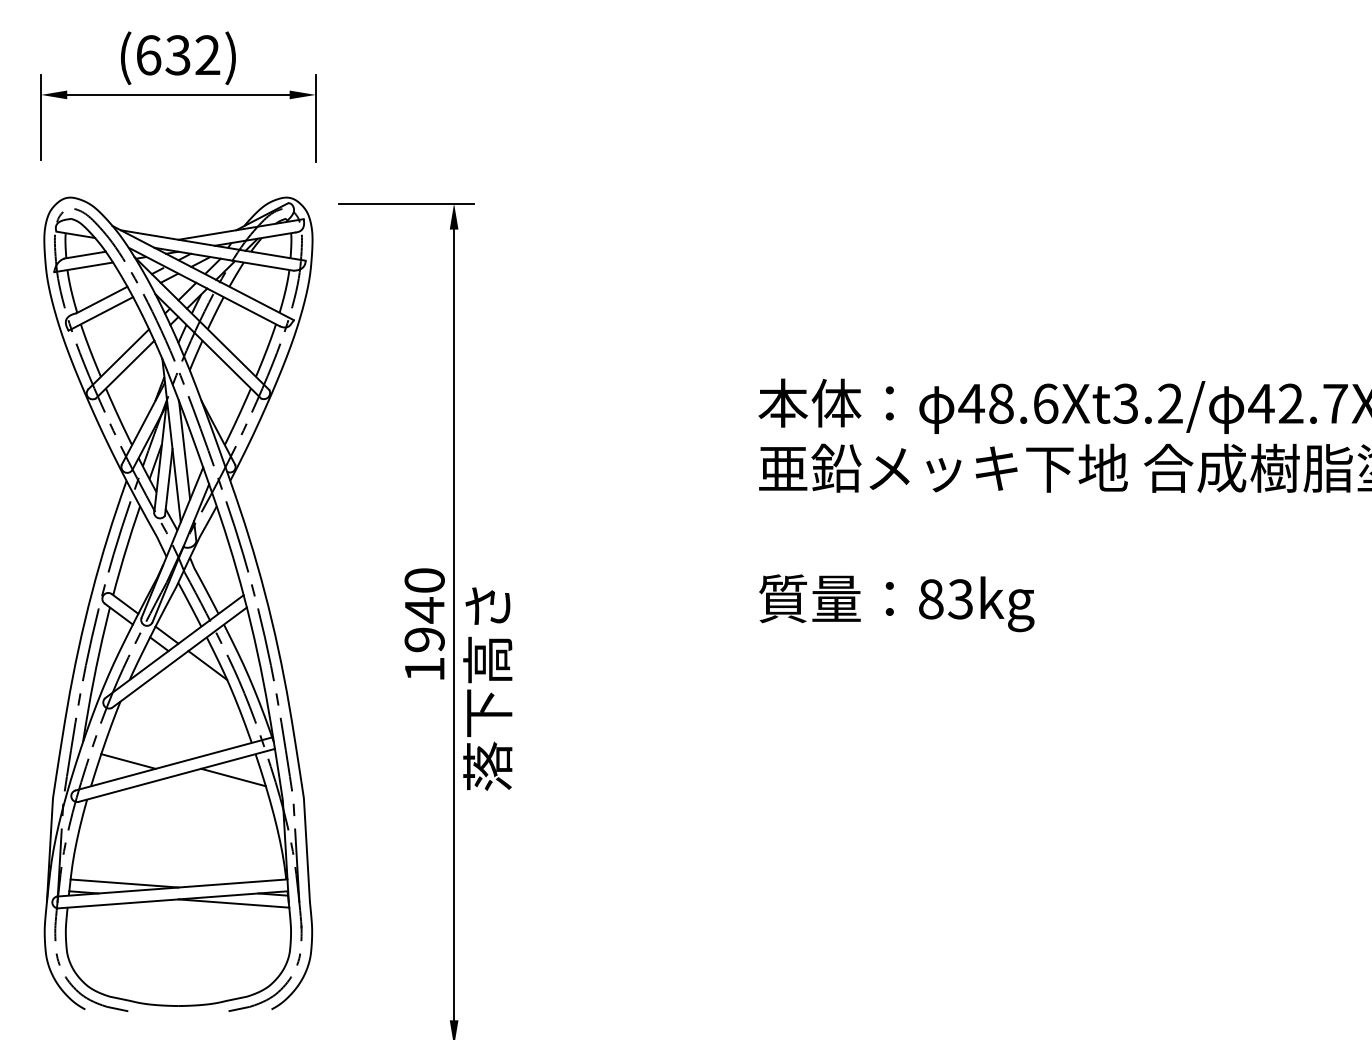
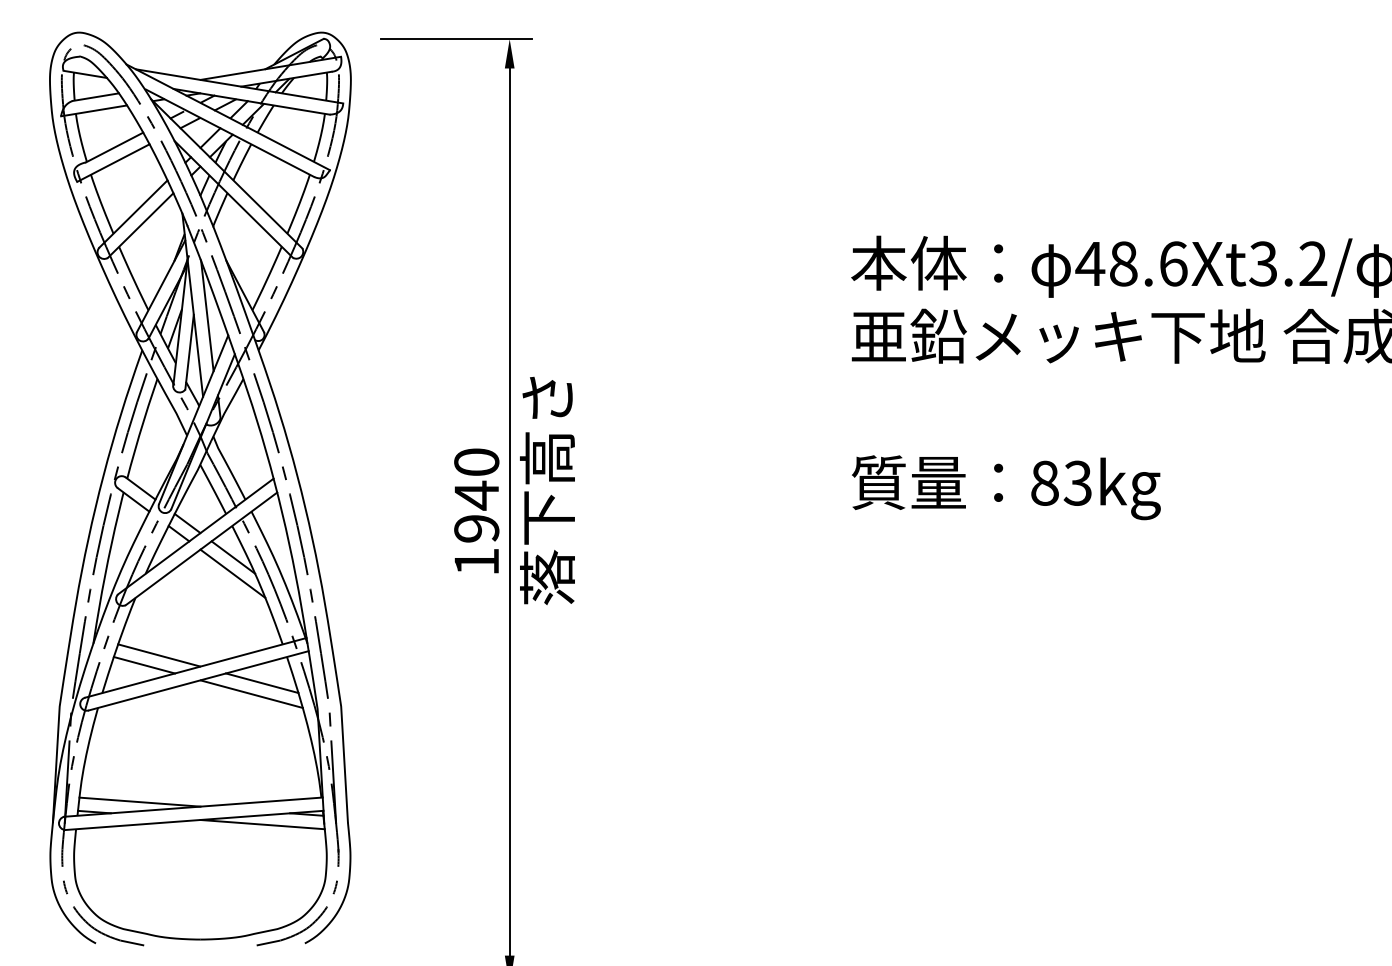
line: (207, 679) -> (233, 573), added
text: (487, 688) -> (547, 490), moved
line: (141, 752) -> (158, 655), added
line: (223, 787) -> (250, 694), added

